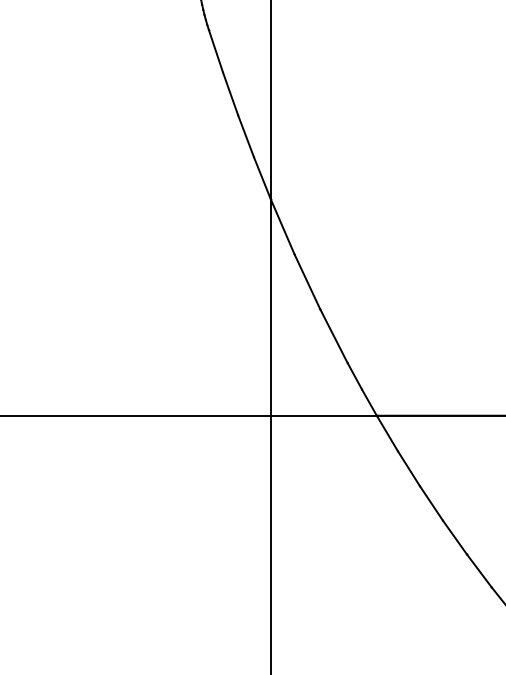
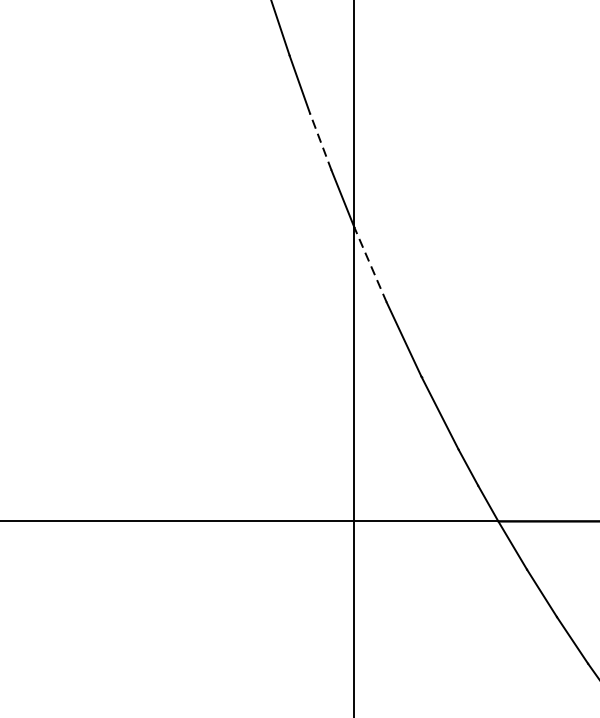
line: (246, 136) -> (321, 142), solid -> dashed
line: (282, 226) -> (370, 264), solid -> dashed

